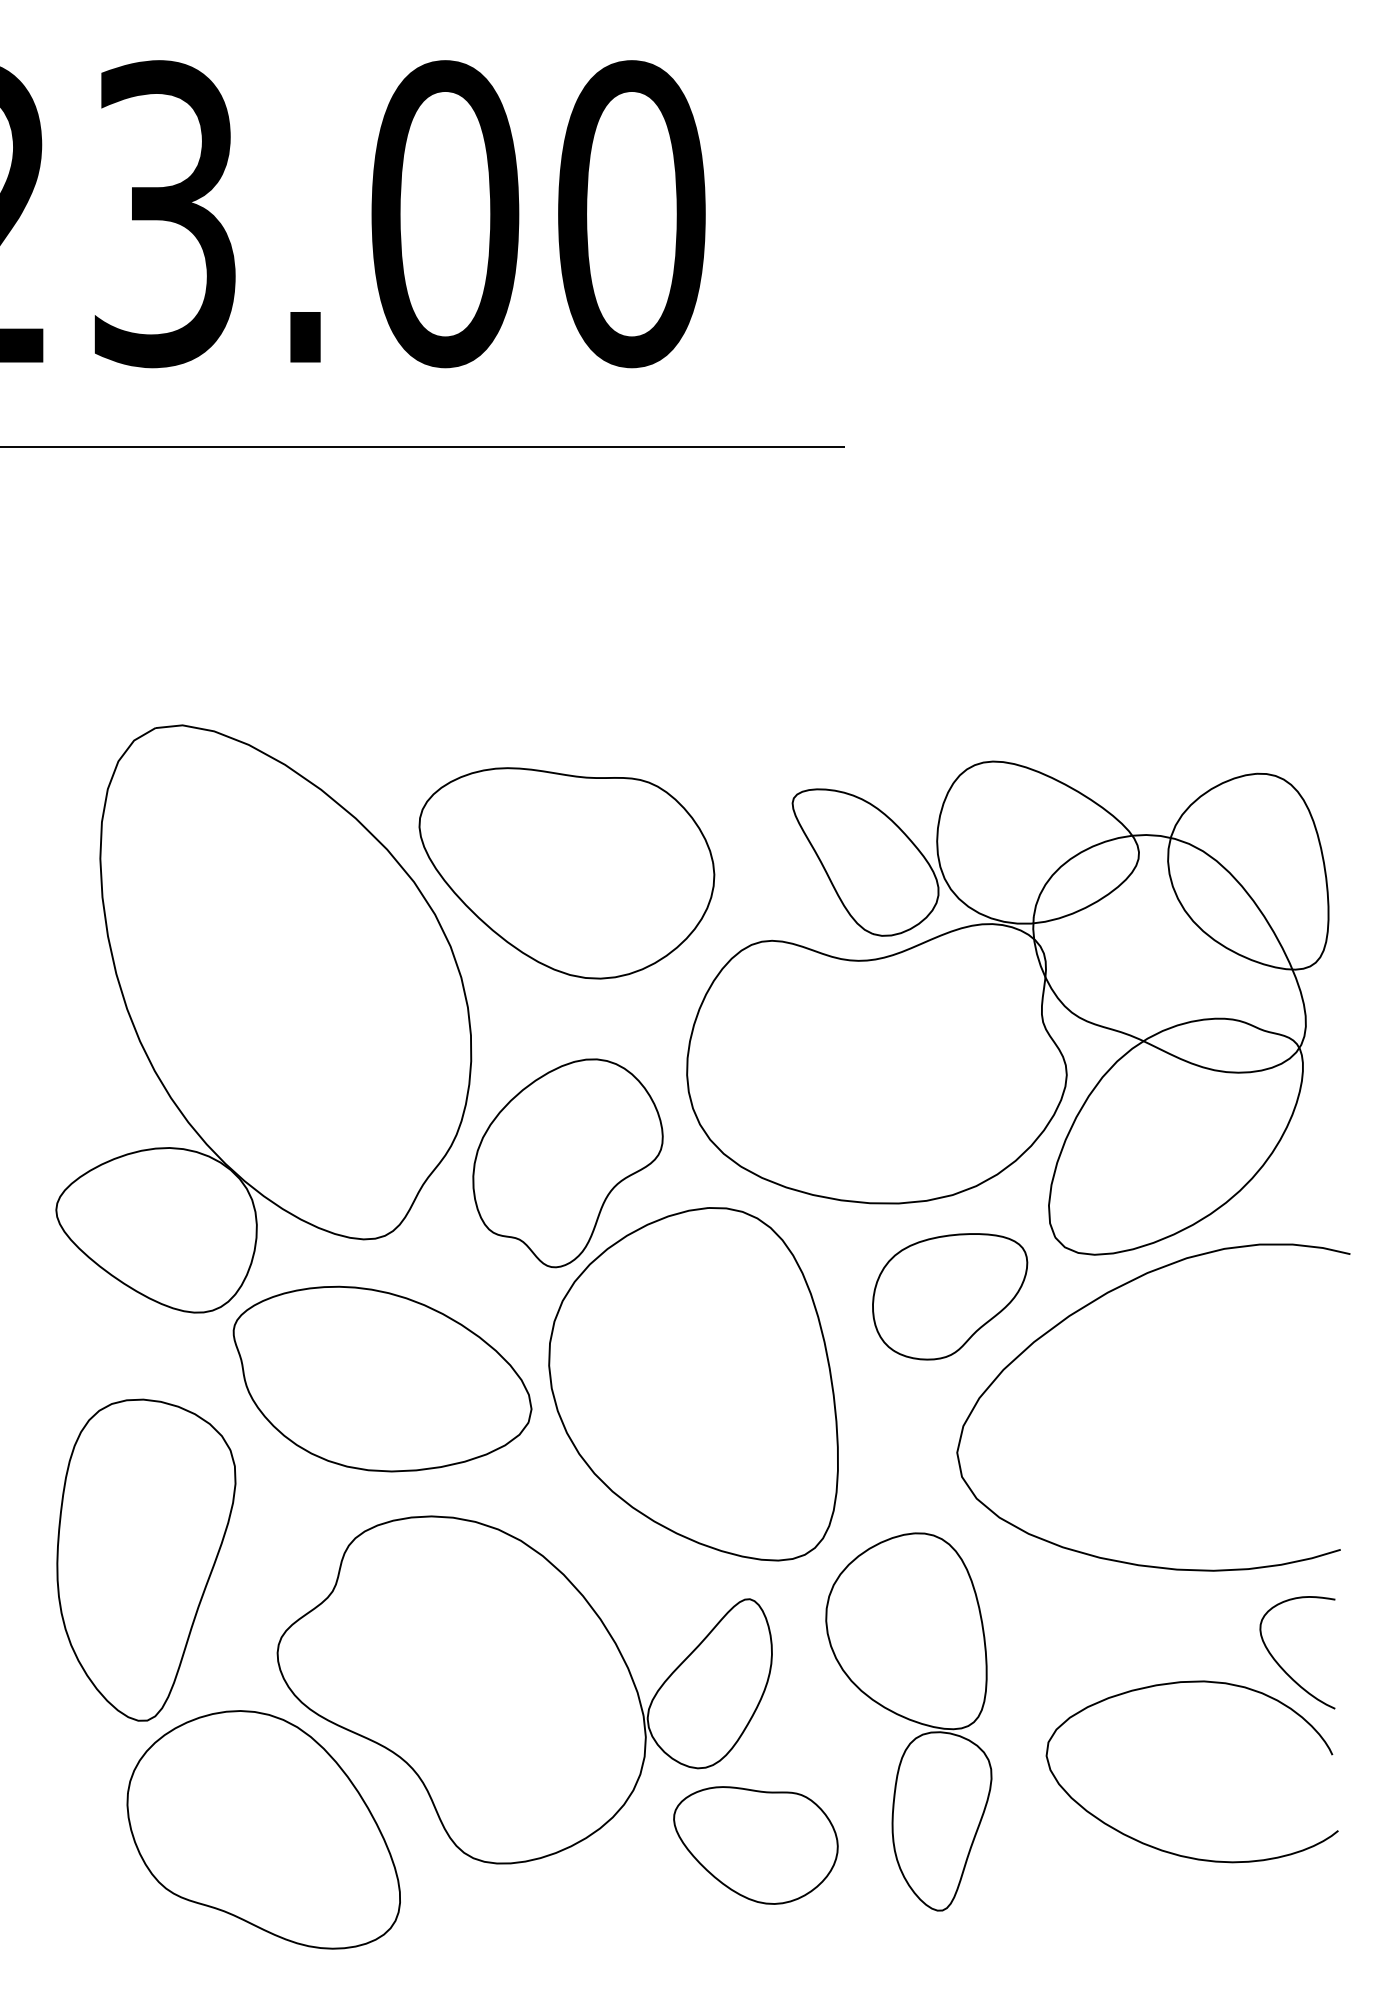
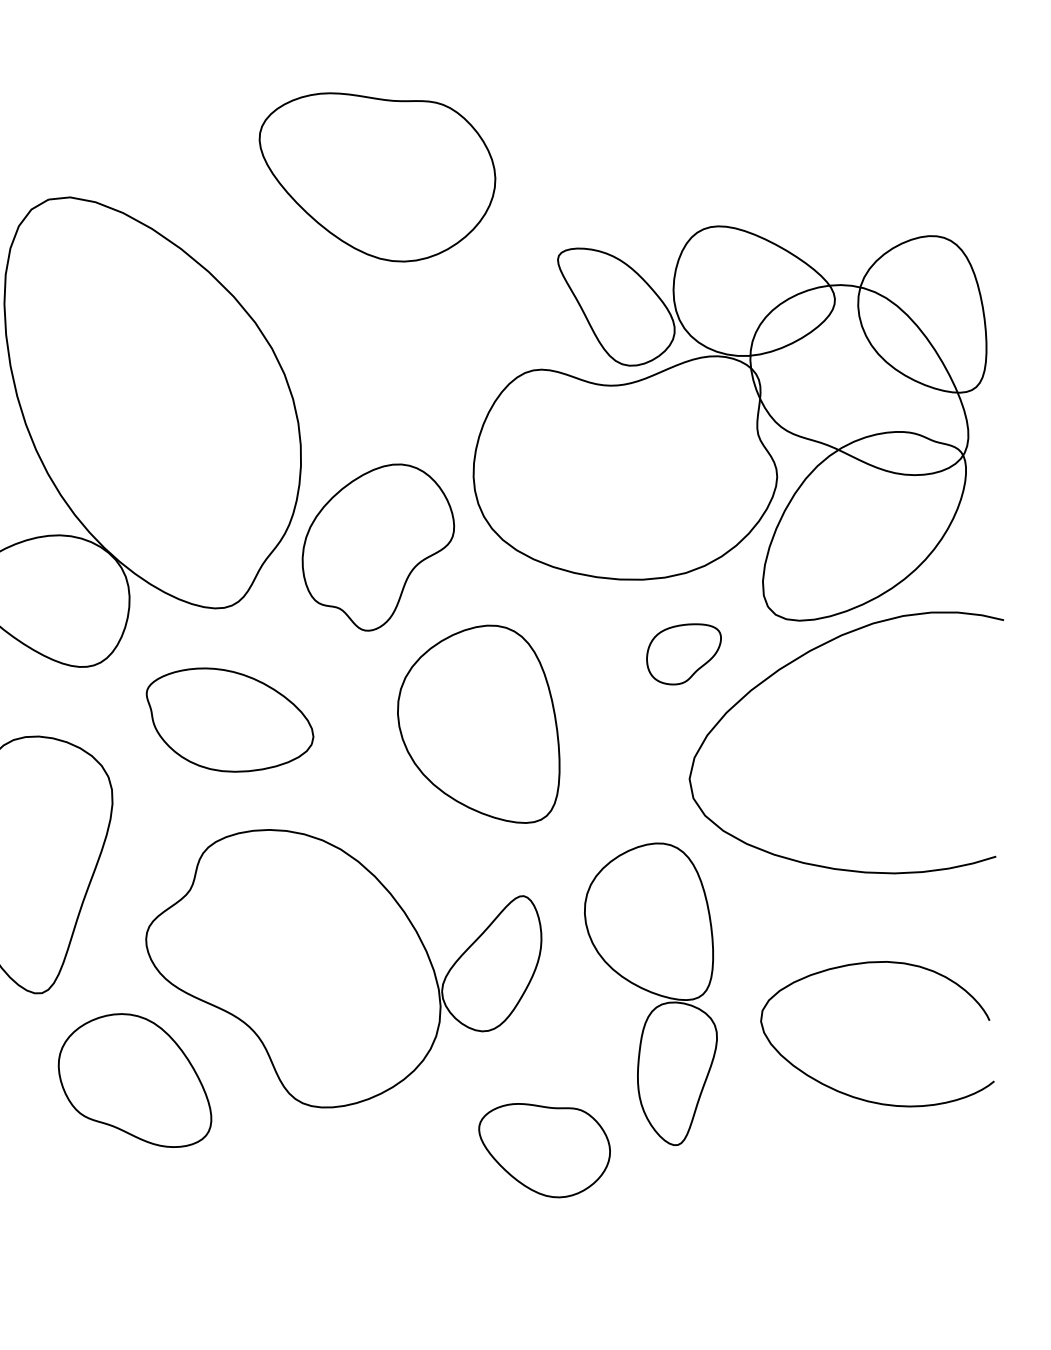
part: (566, 873) -> (377, 177), moved
part: (950, 1296) -> (684, 654), size x0.6
part: (382, 1378) -> (230, 719), size x0.7
part: (693, 1384) -> (478, 724), size x0.7
curve: (1282, 1667) -> (949, 950), removed
part: (263, 1829) -> (134, 1080), size x0.7
part: (755, 1845) -> (544, 1150), moved

